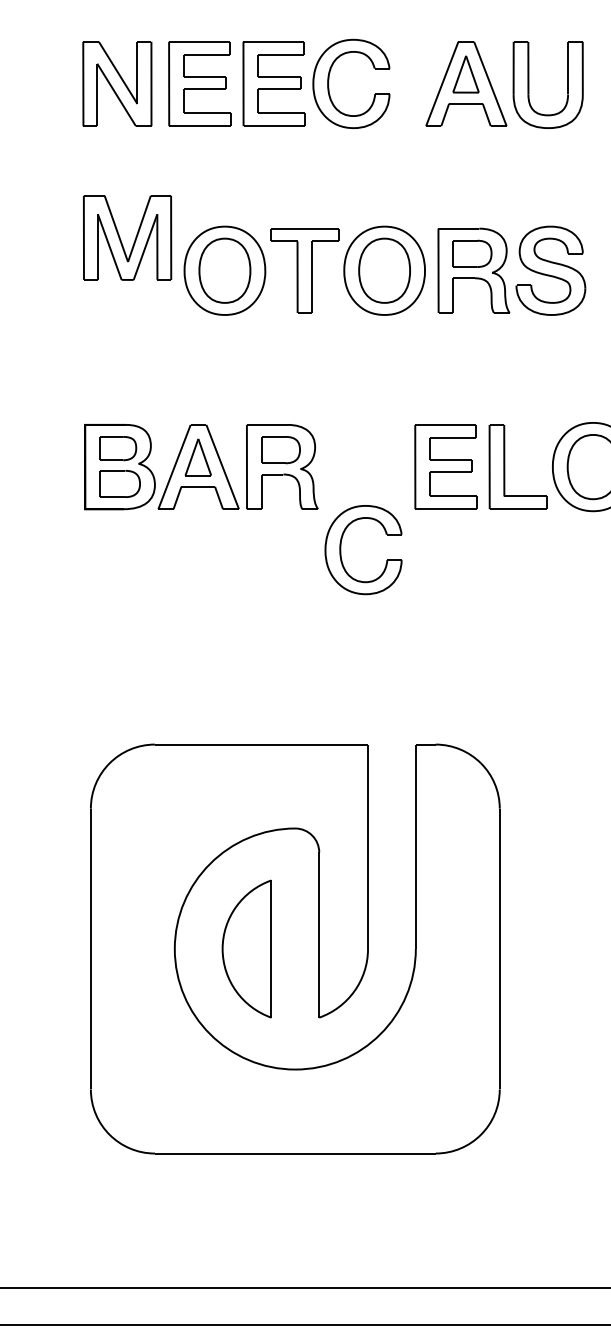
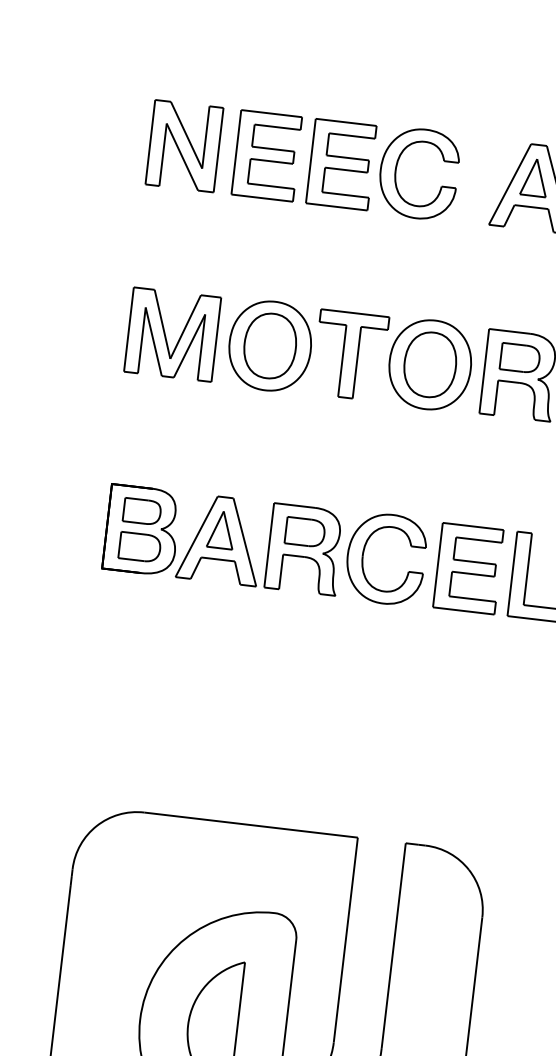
part: (121, 239) -> (166, 335), moved
part: (341, 550) -> (363, 556), moved

